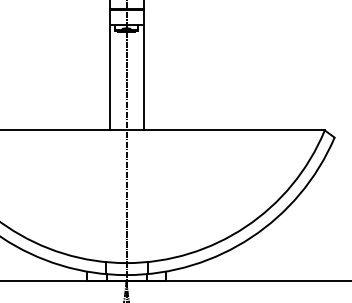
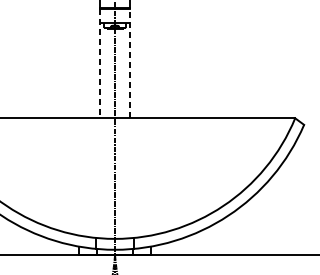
line: (143, 69) -> (130, 62), solid -> dashed
line: (109, 70) -> (99, 63), solid -> dashed

